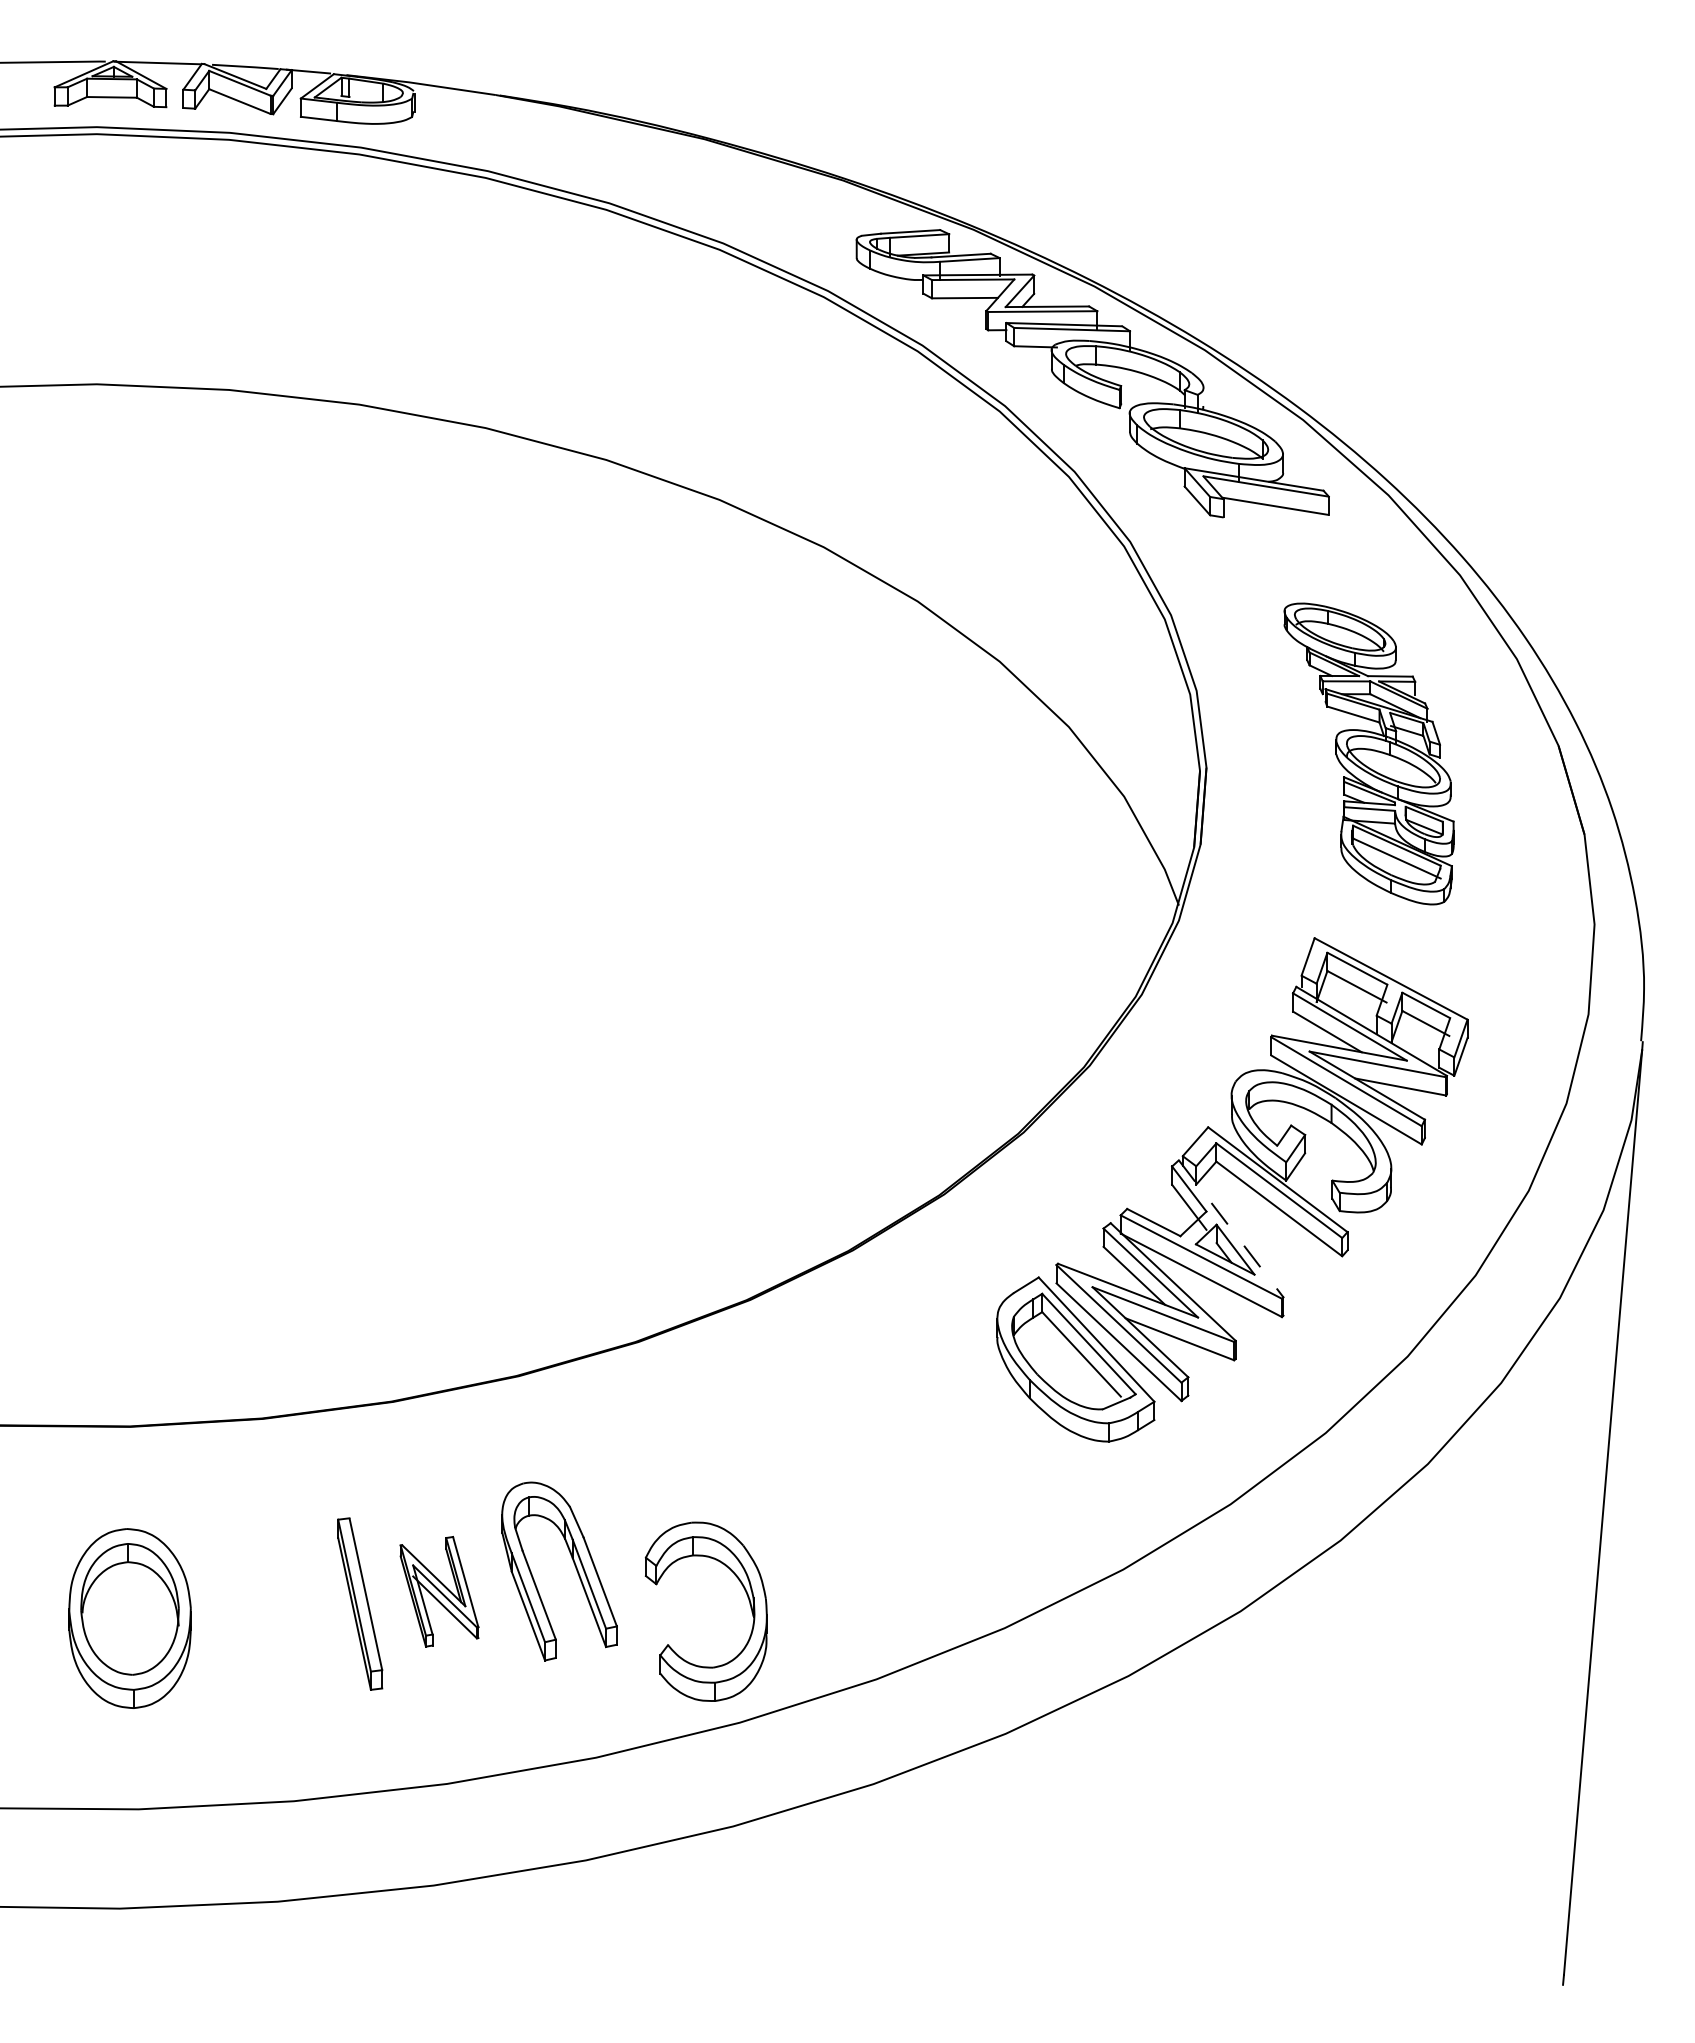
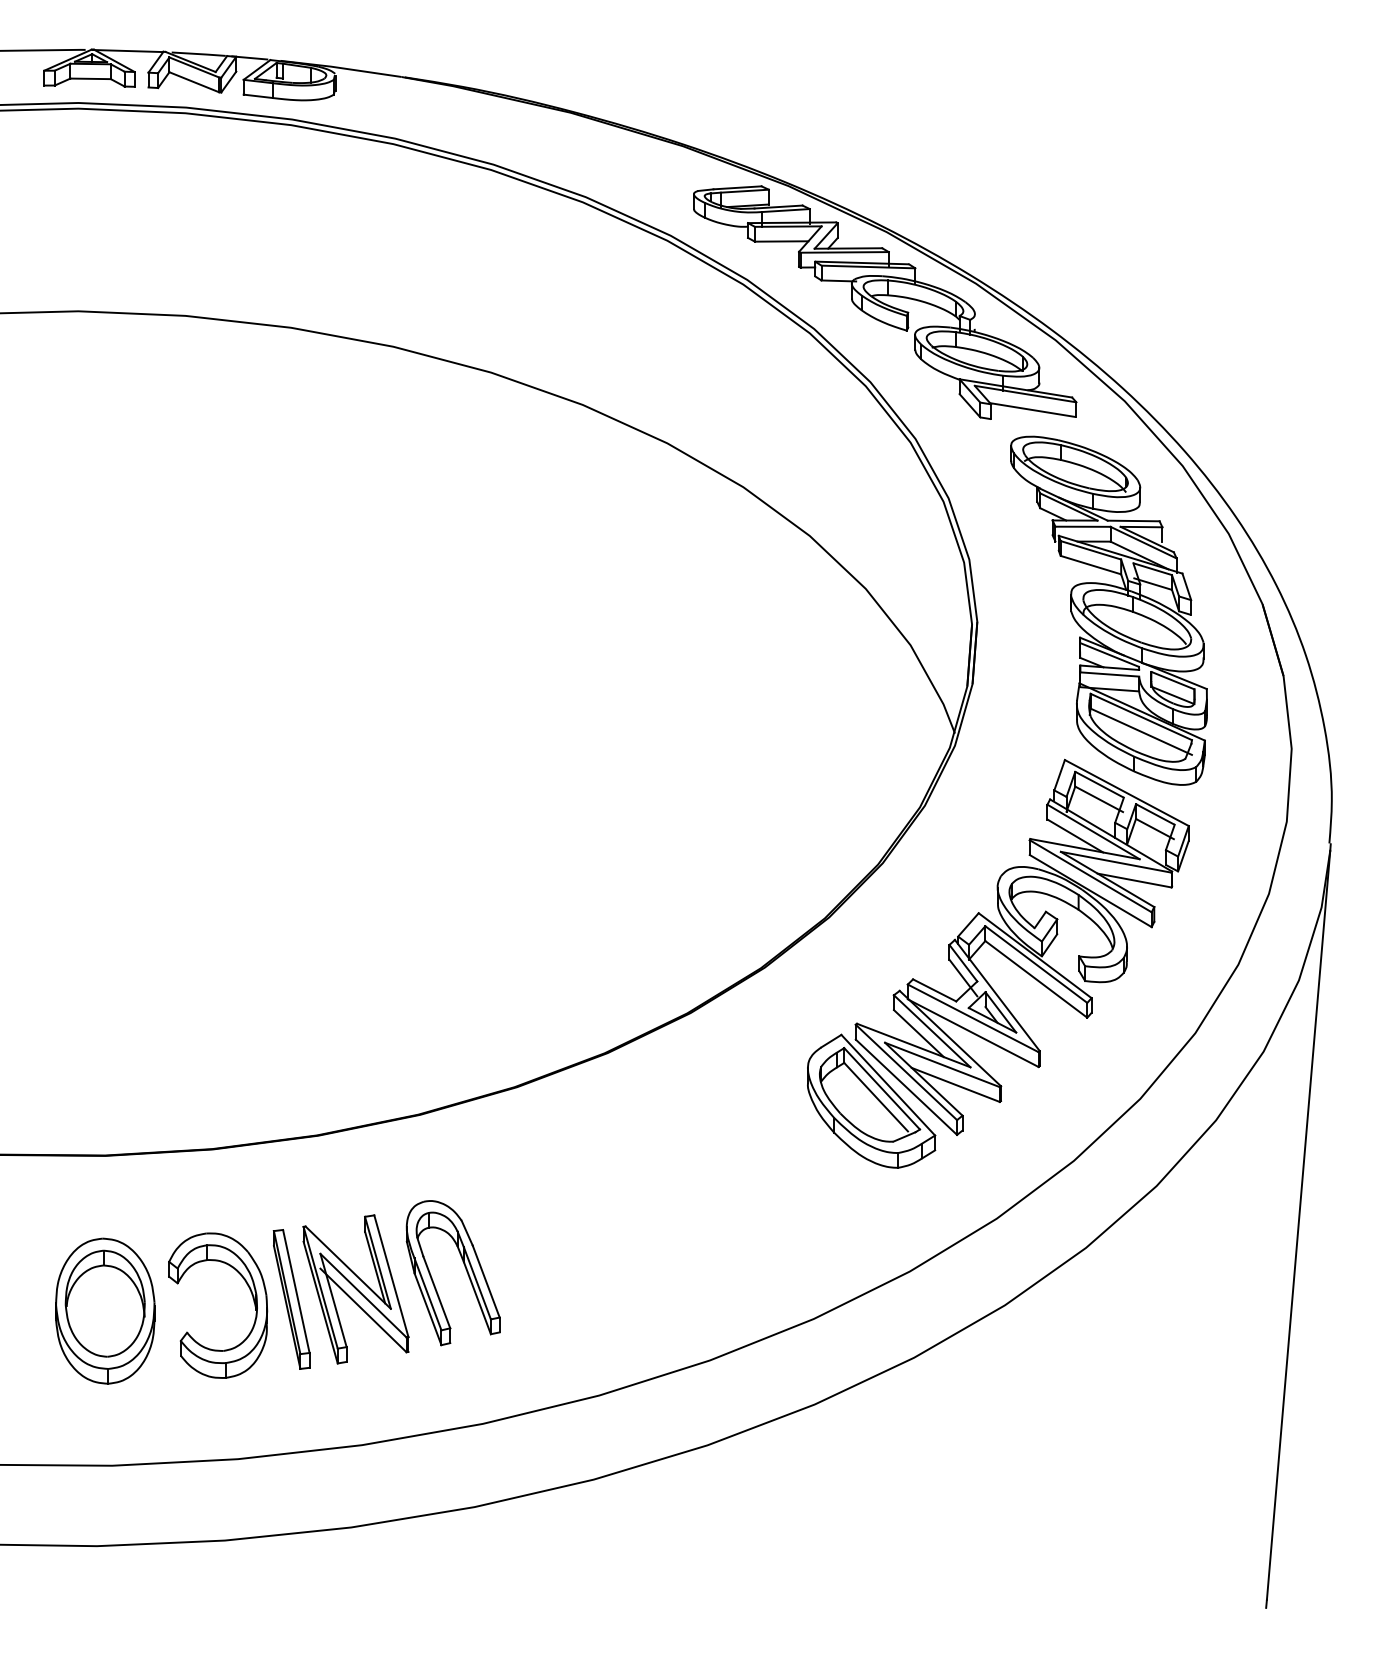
part: (1368, 753) -> (1108, 610), size x1.43
line: (1231, 1229) -> (997, 996), dashed -> solid
part: (439, 1591) -> (355, 1289), size x1.67
part: (746, 1595) -> (250, 1292), moved

